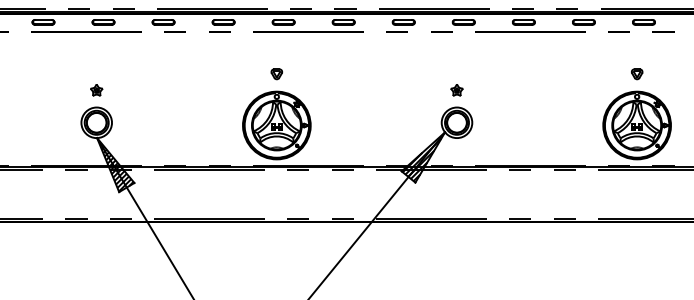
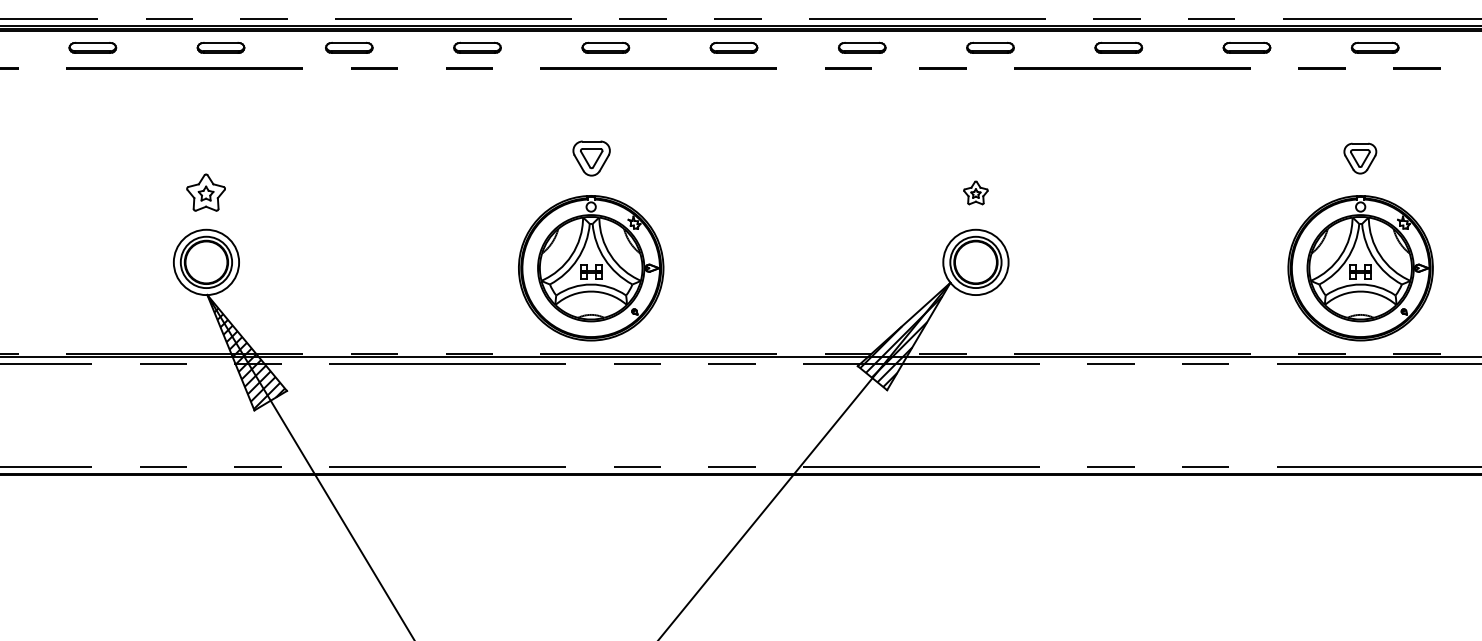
part: (276, 74) -> (590, 159), size x1.6
part: (637, 74) -> (1361, 159), size x1.4
part: (96, 90) -> (206, 193), size x1.6

